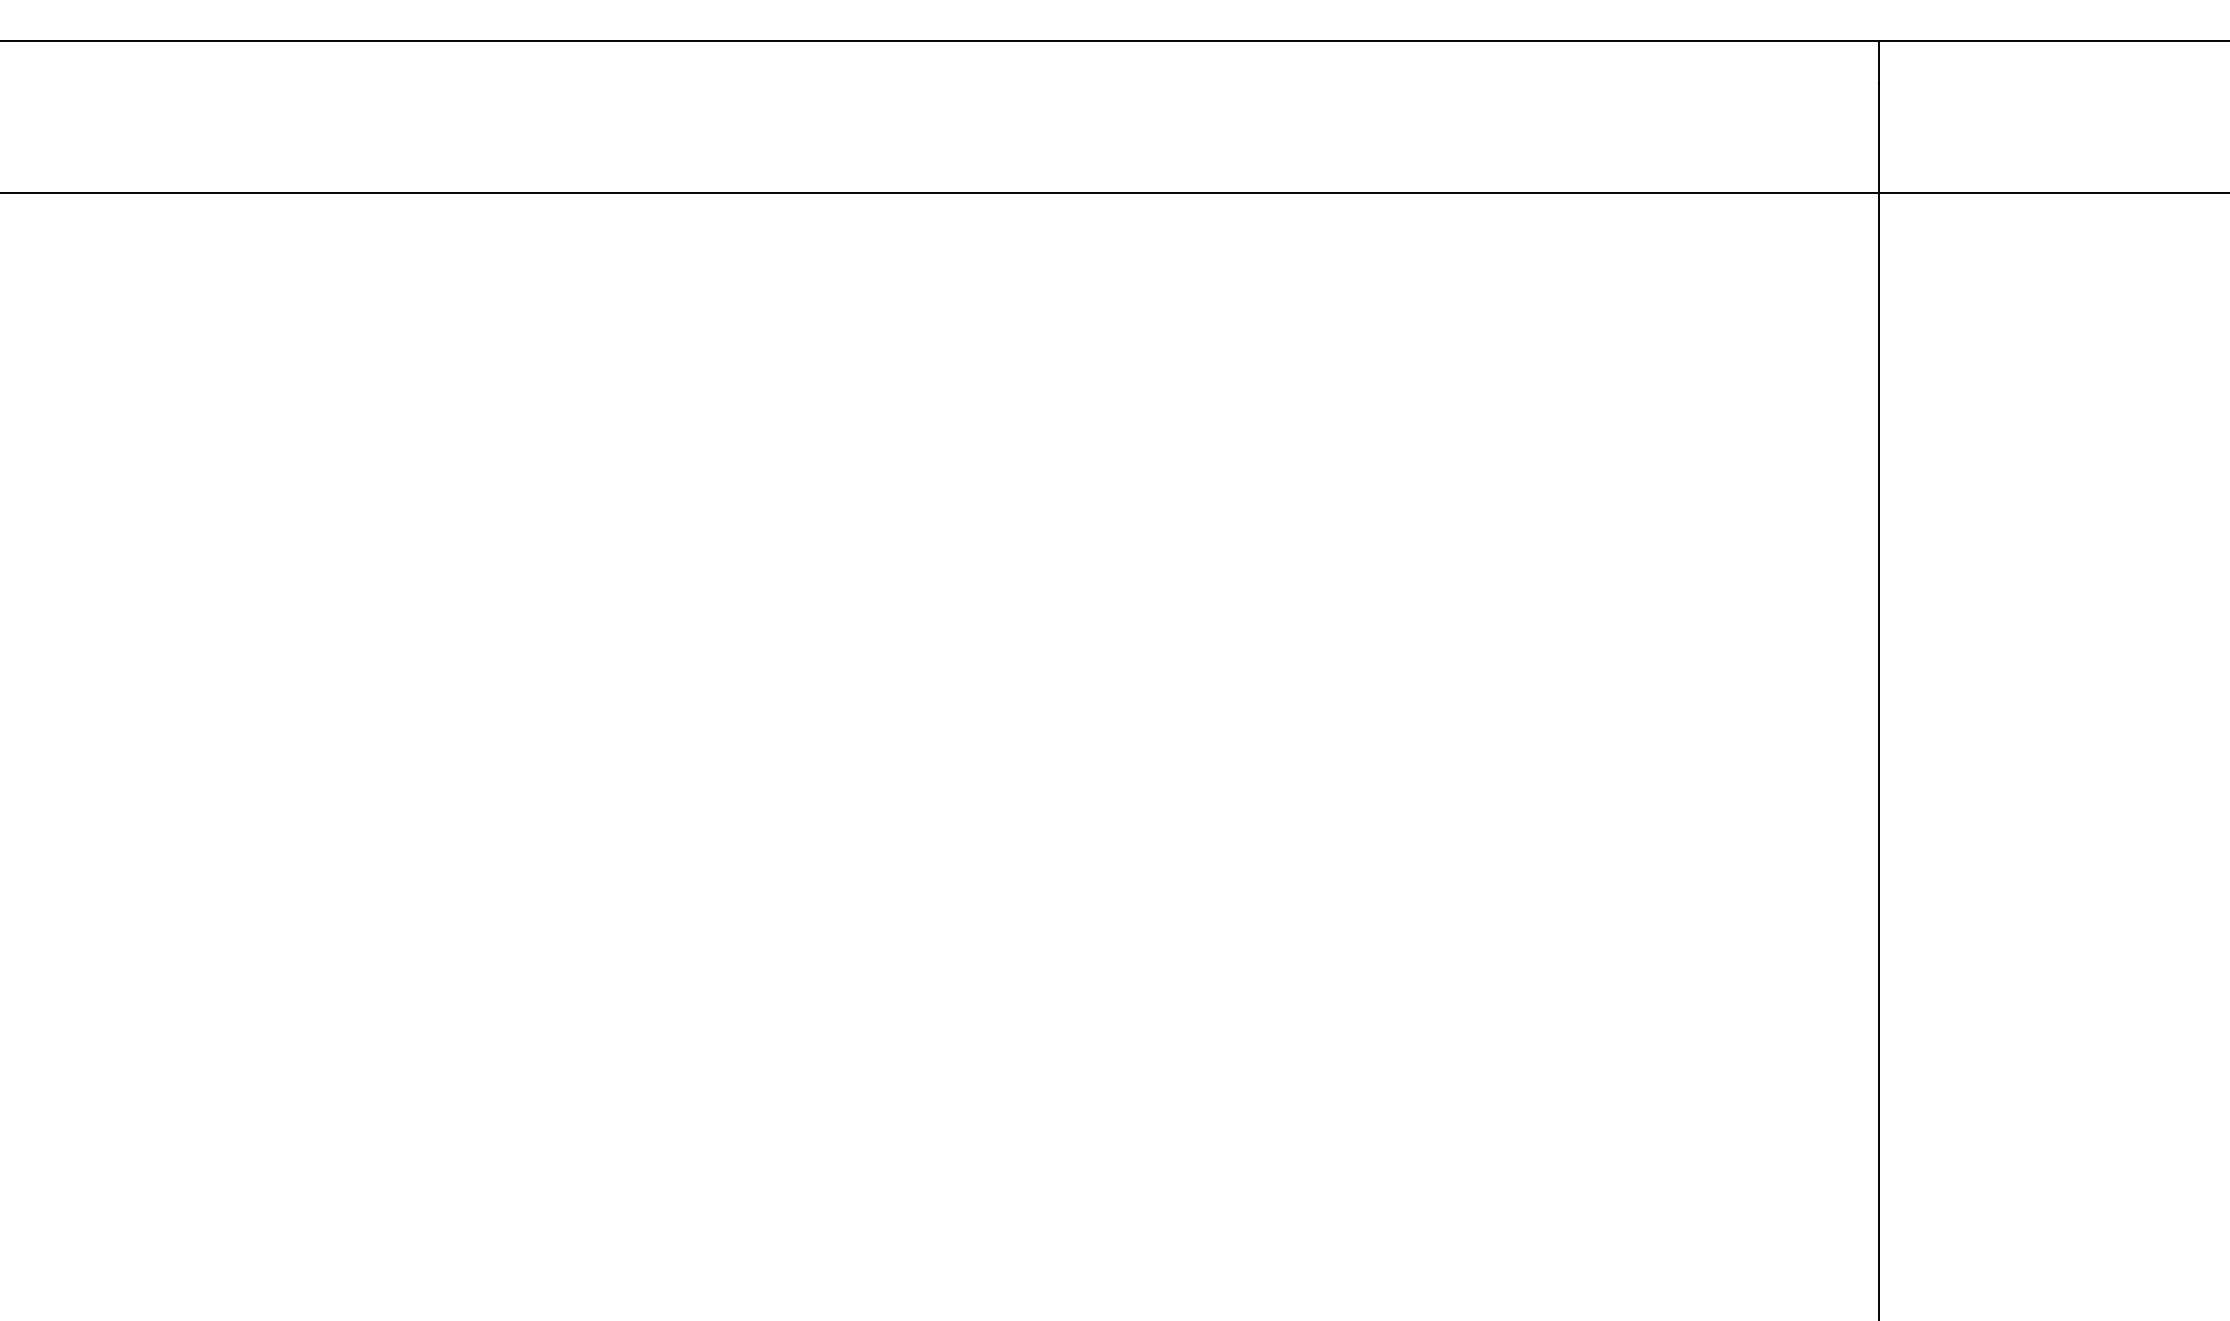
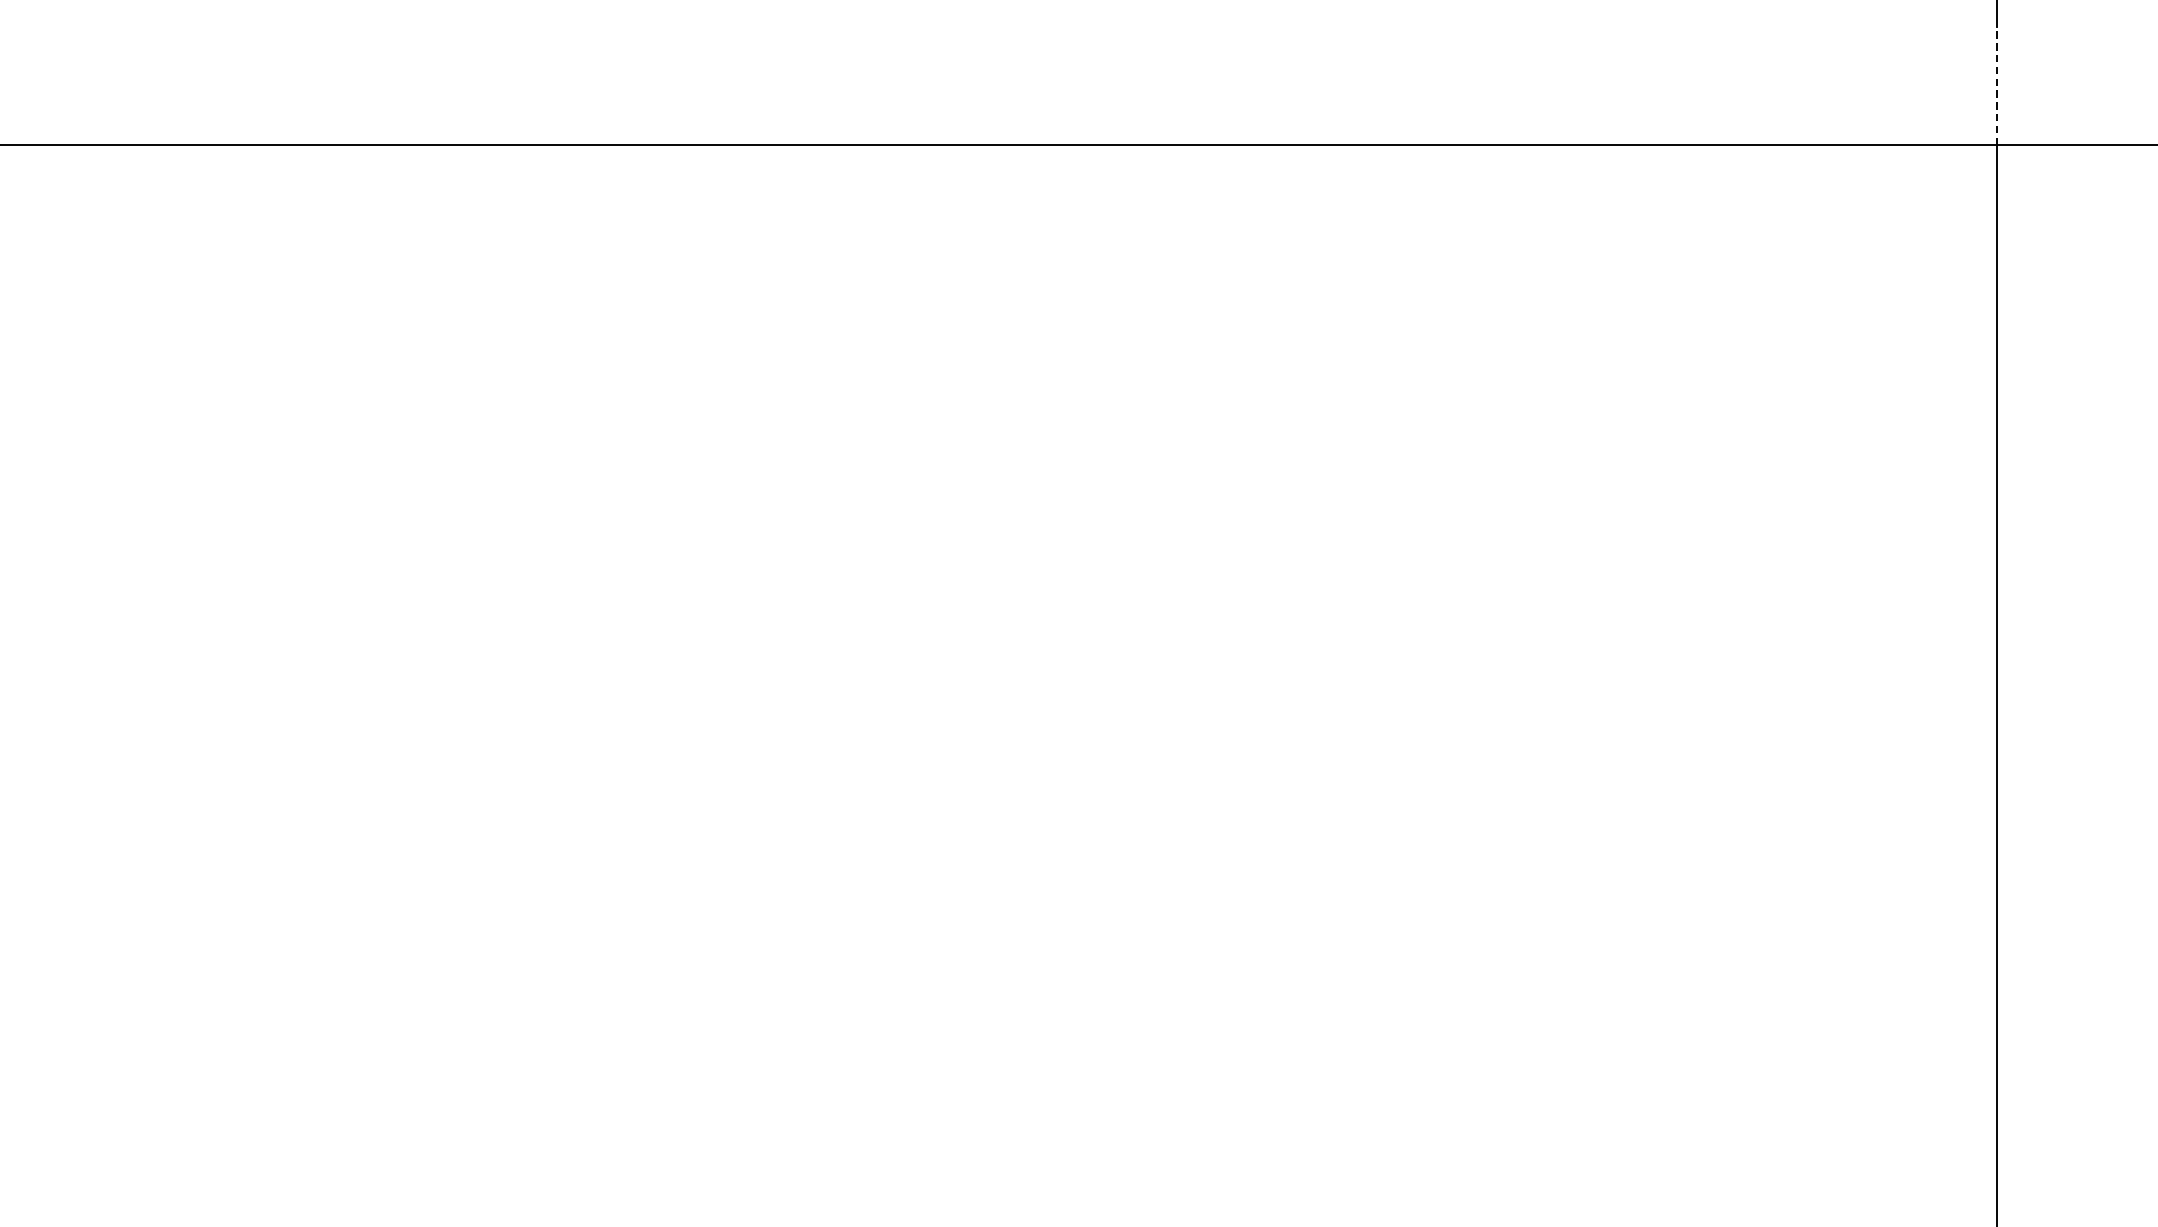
line: (1879, 138) -> (1996, 86), solid -> dashed

